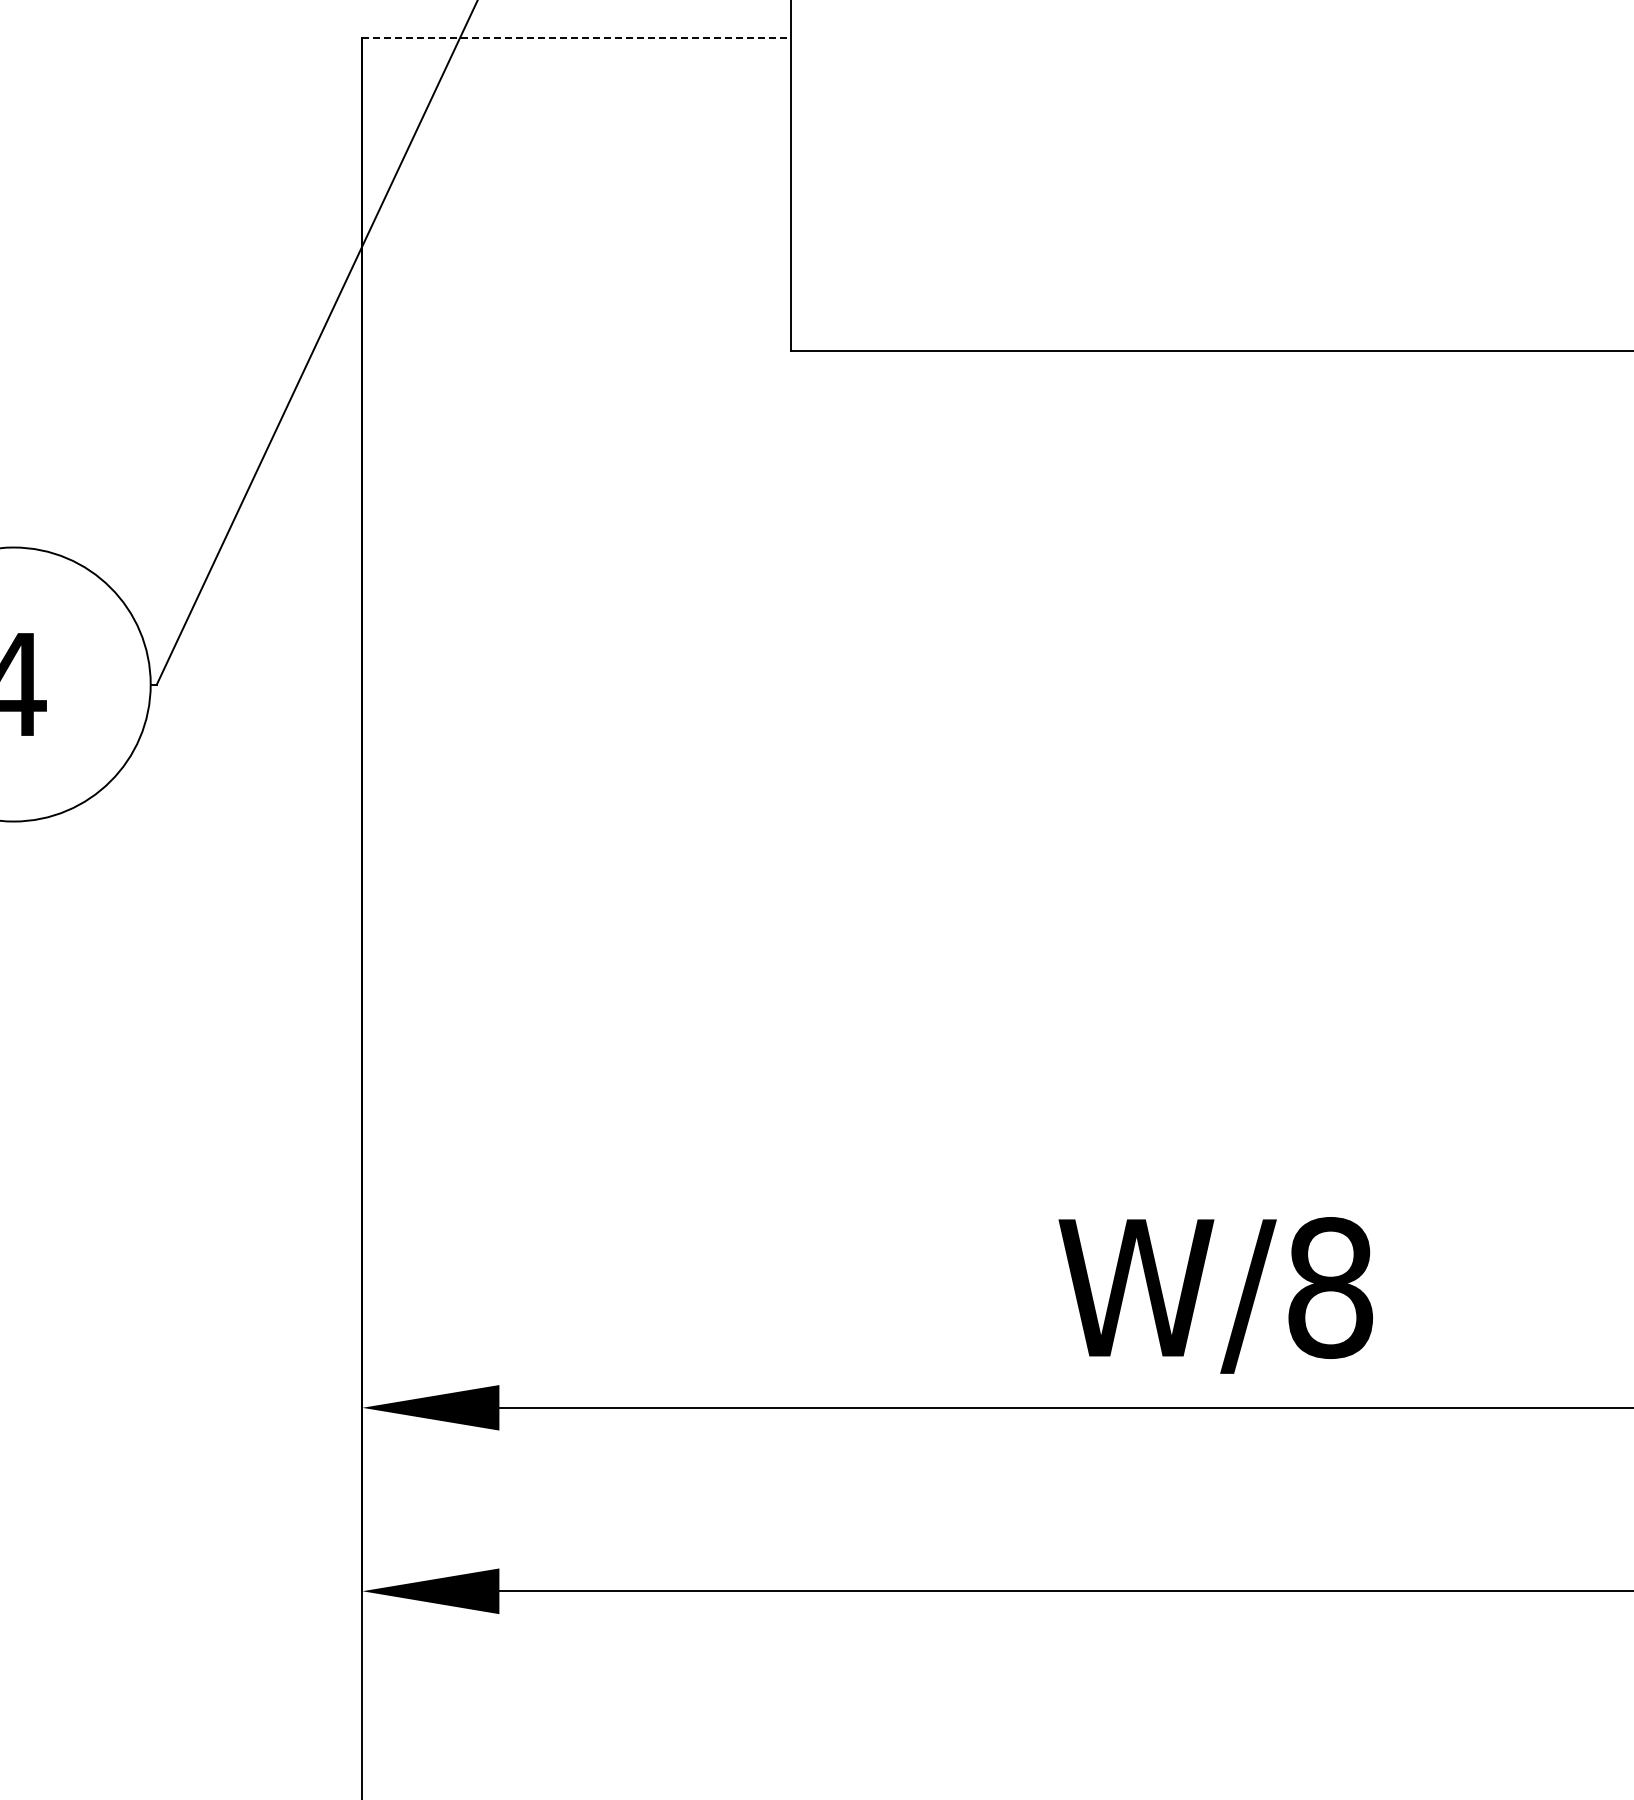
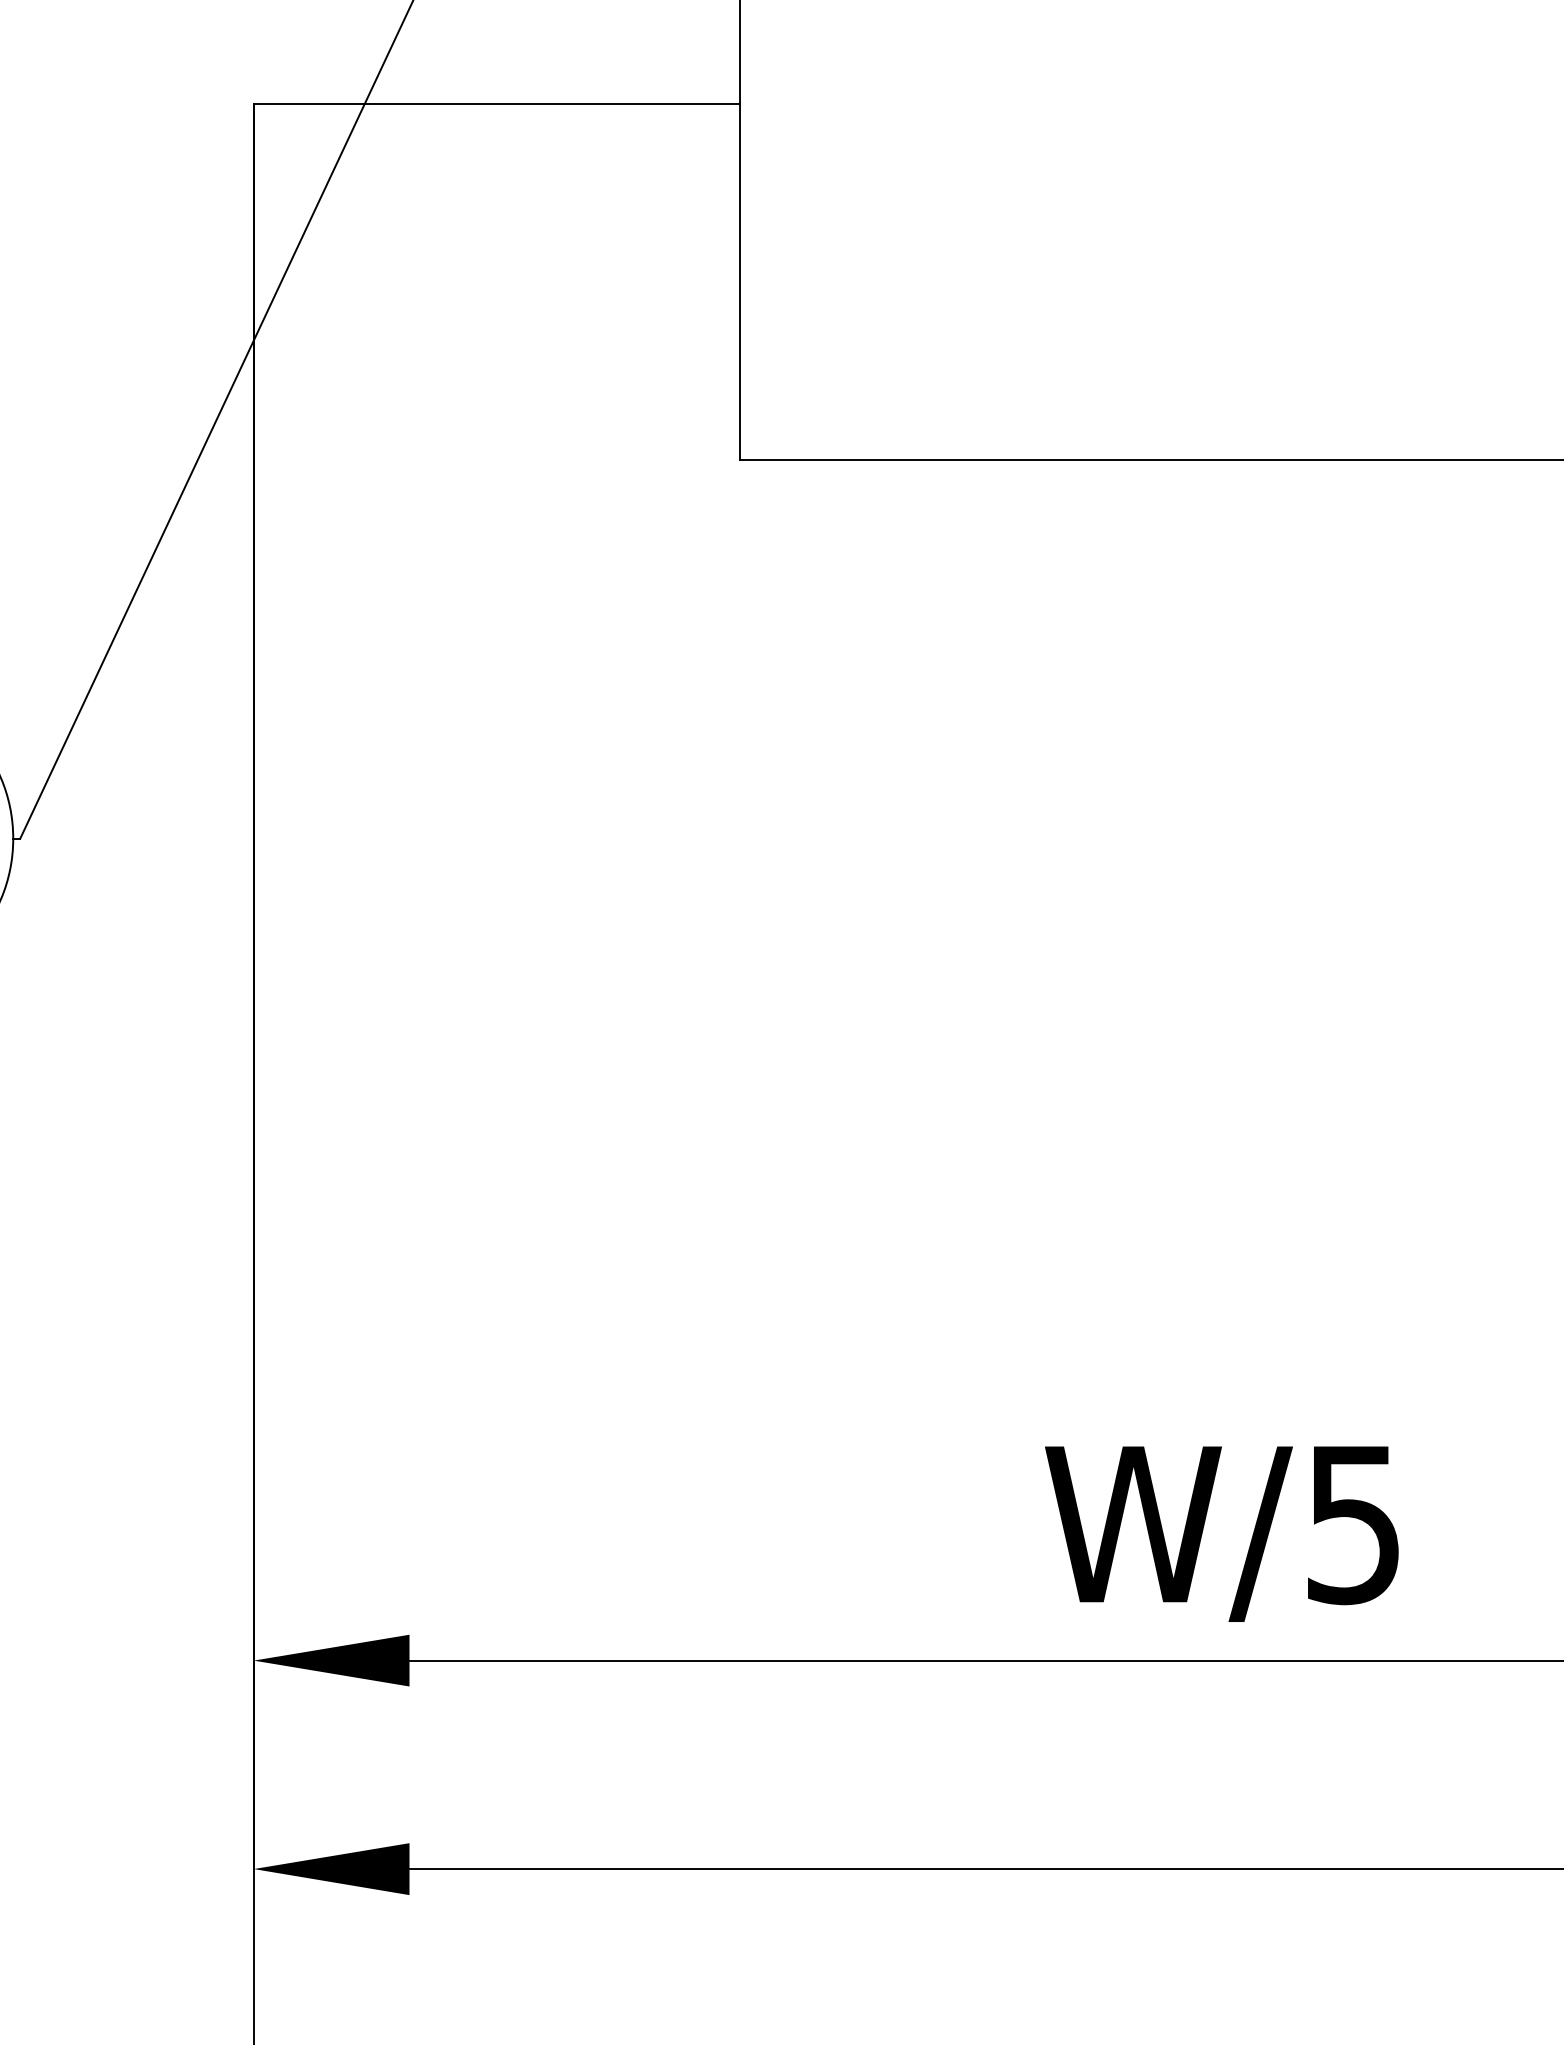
line: (577, 37) -> (498, 103), dashed -> solid
text: (1330, 1287) -> (1353, 1523), W/8 -> W/5

